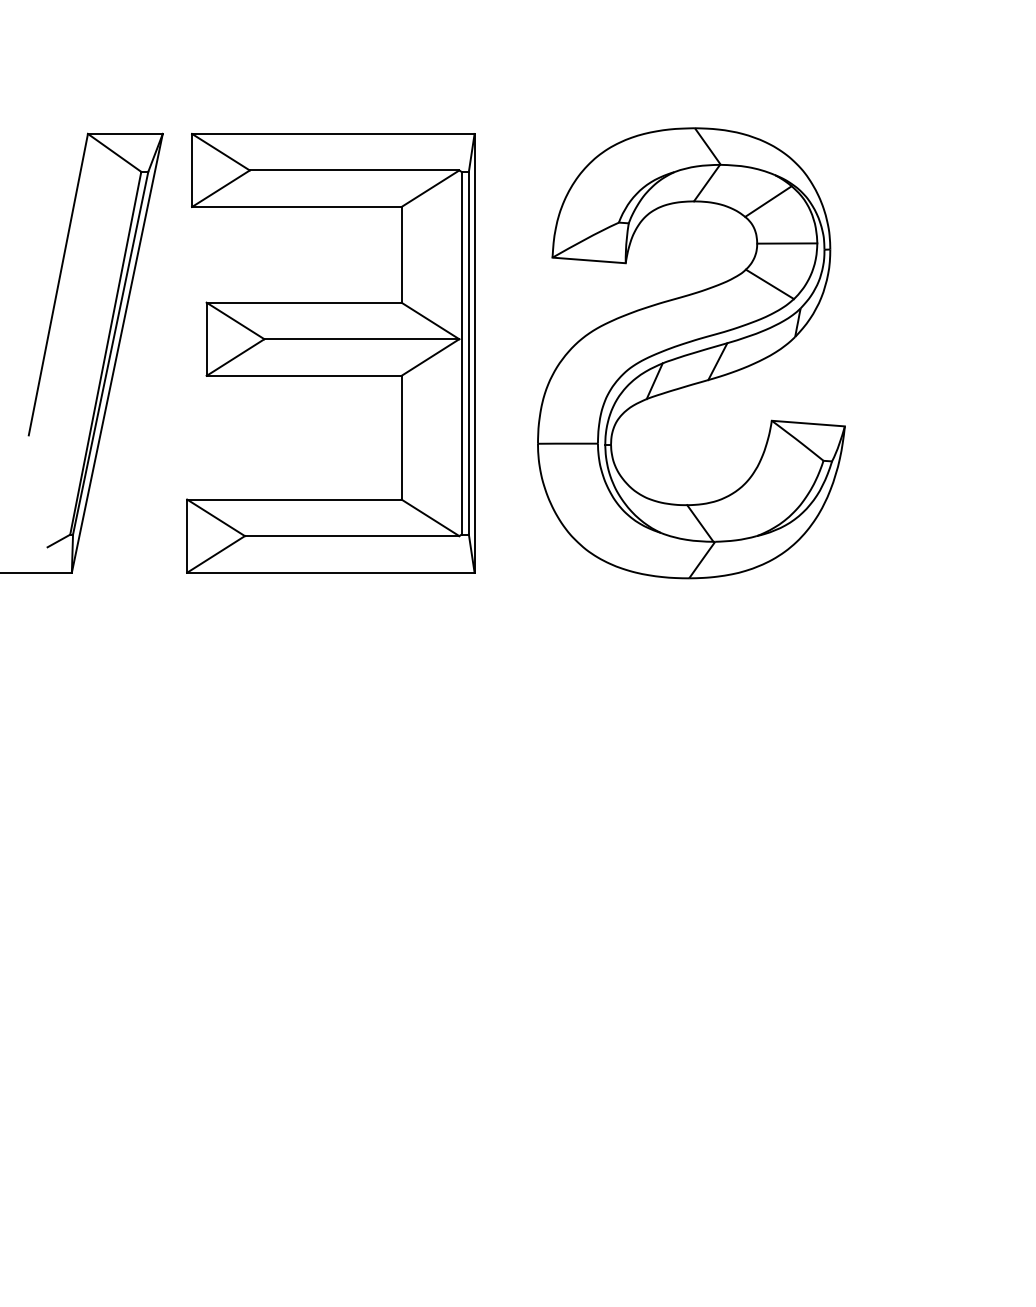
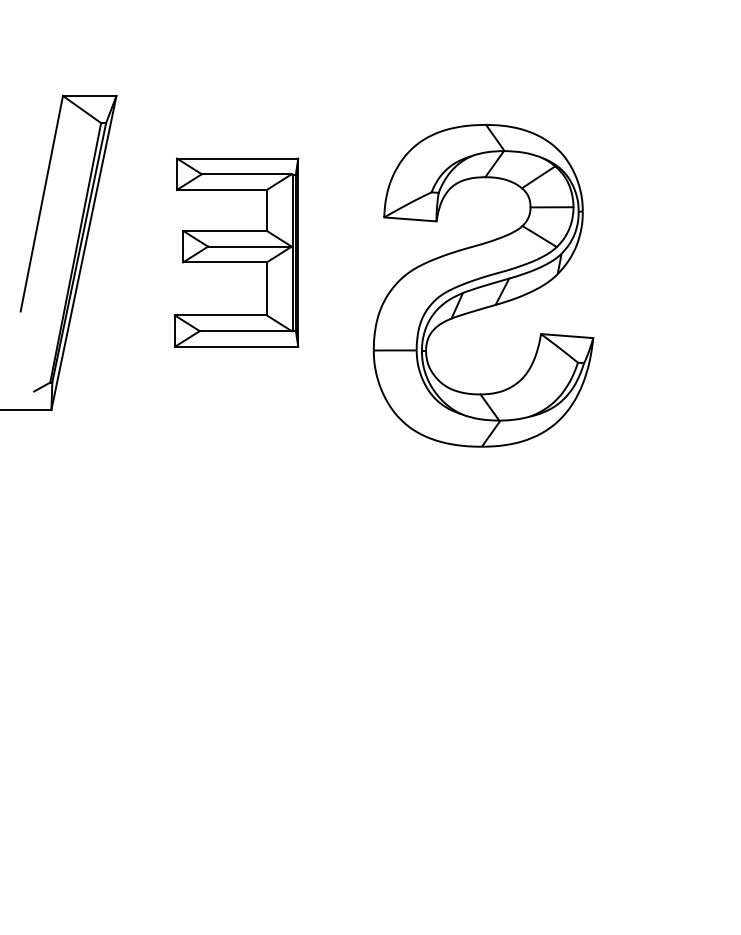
part: (330, 352) -> (236, 252), size x0.6
part: (691, 352) -> (483, 285), moved

